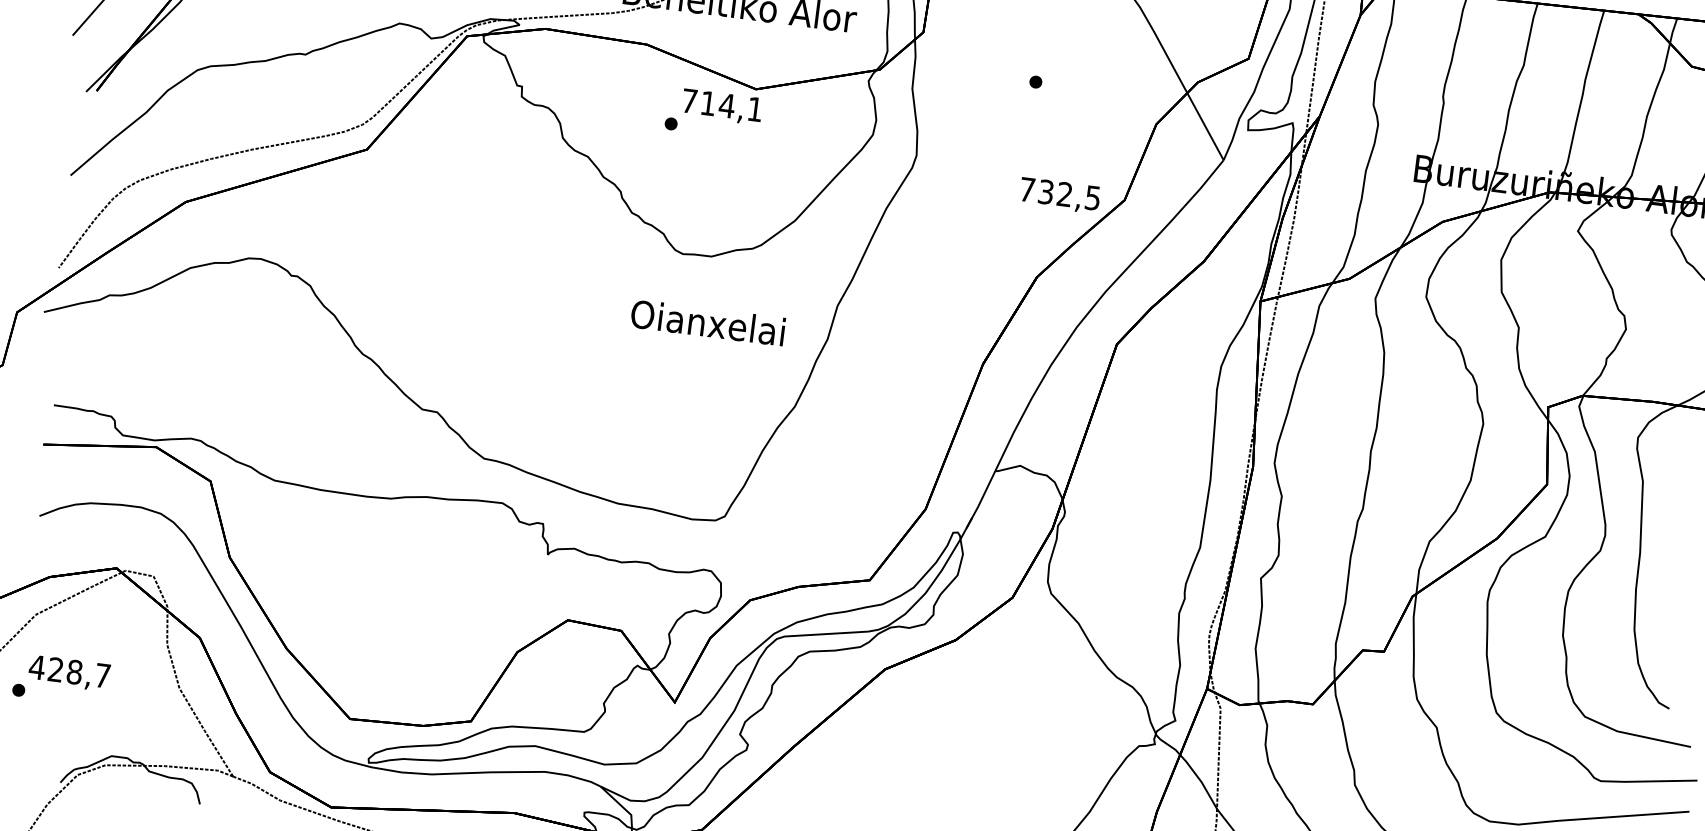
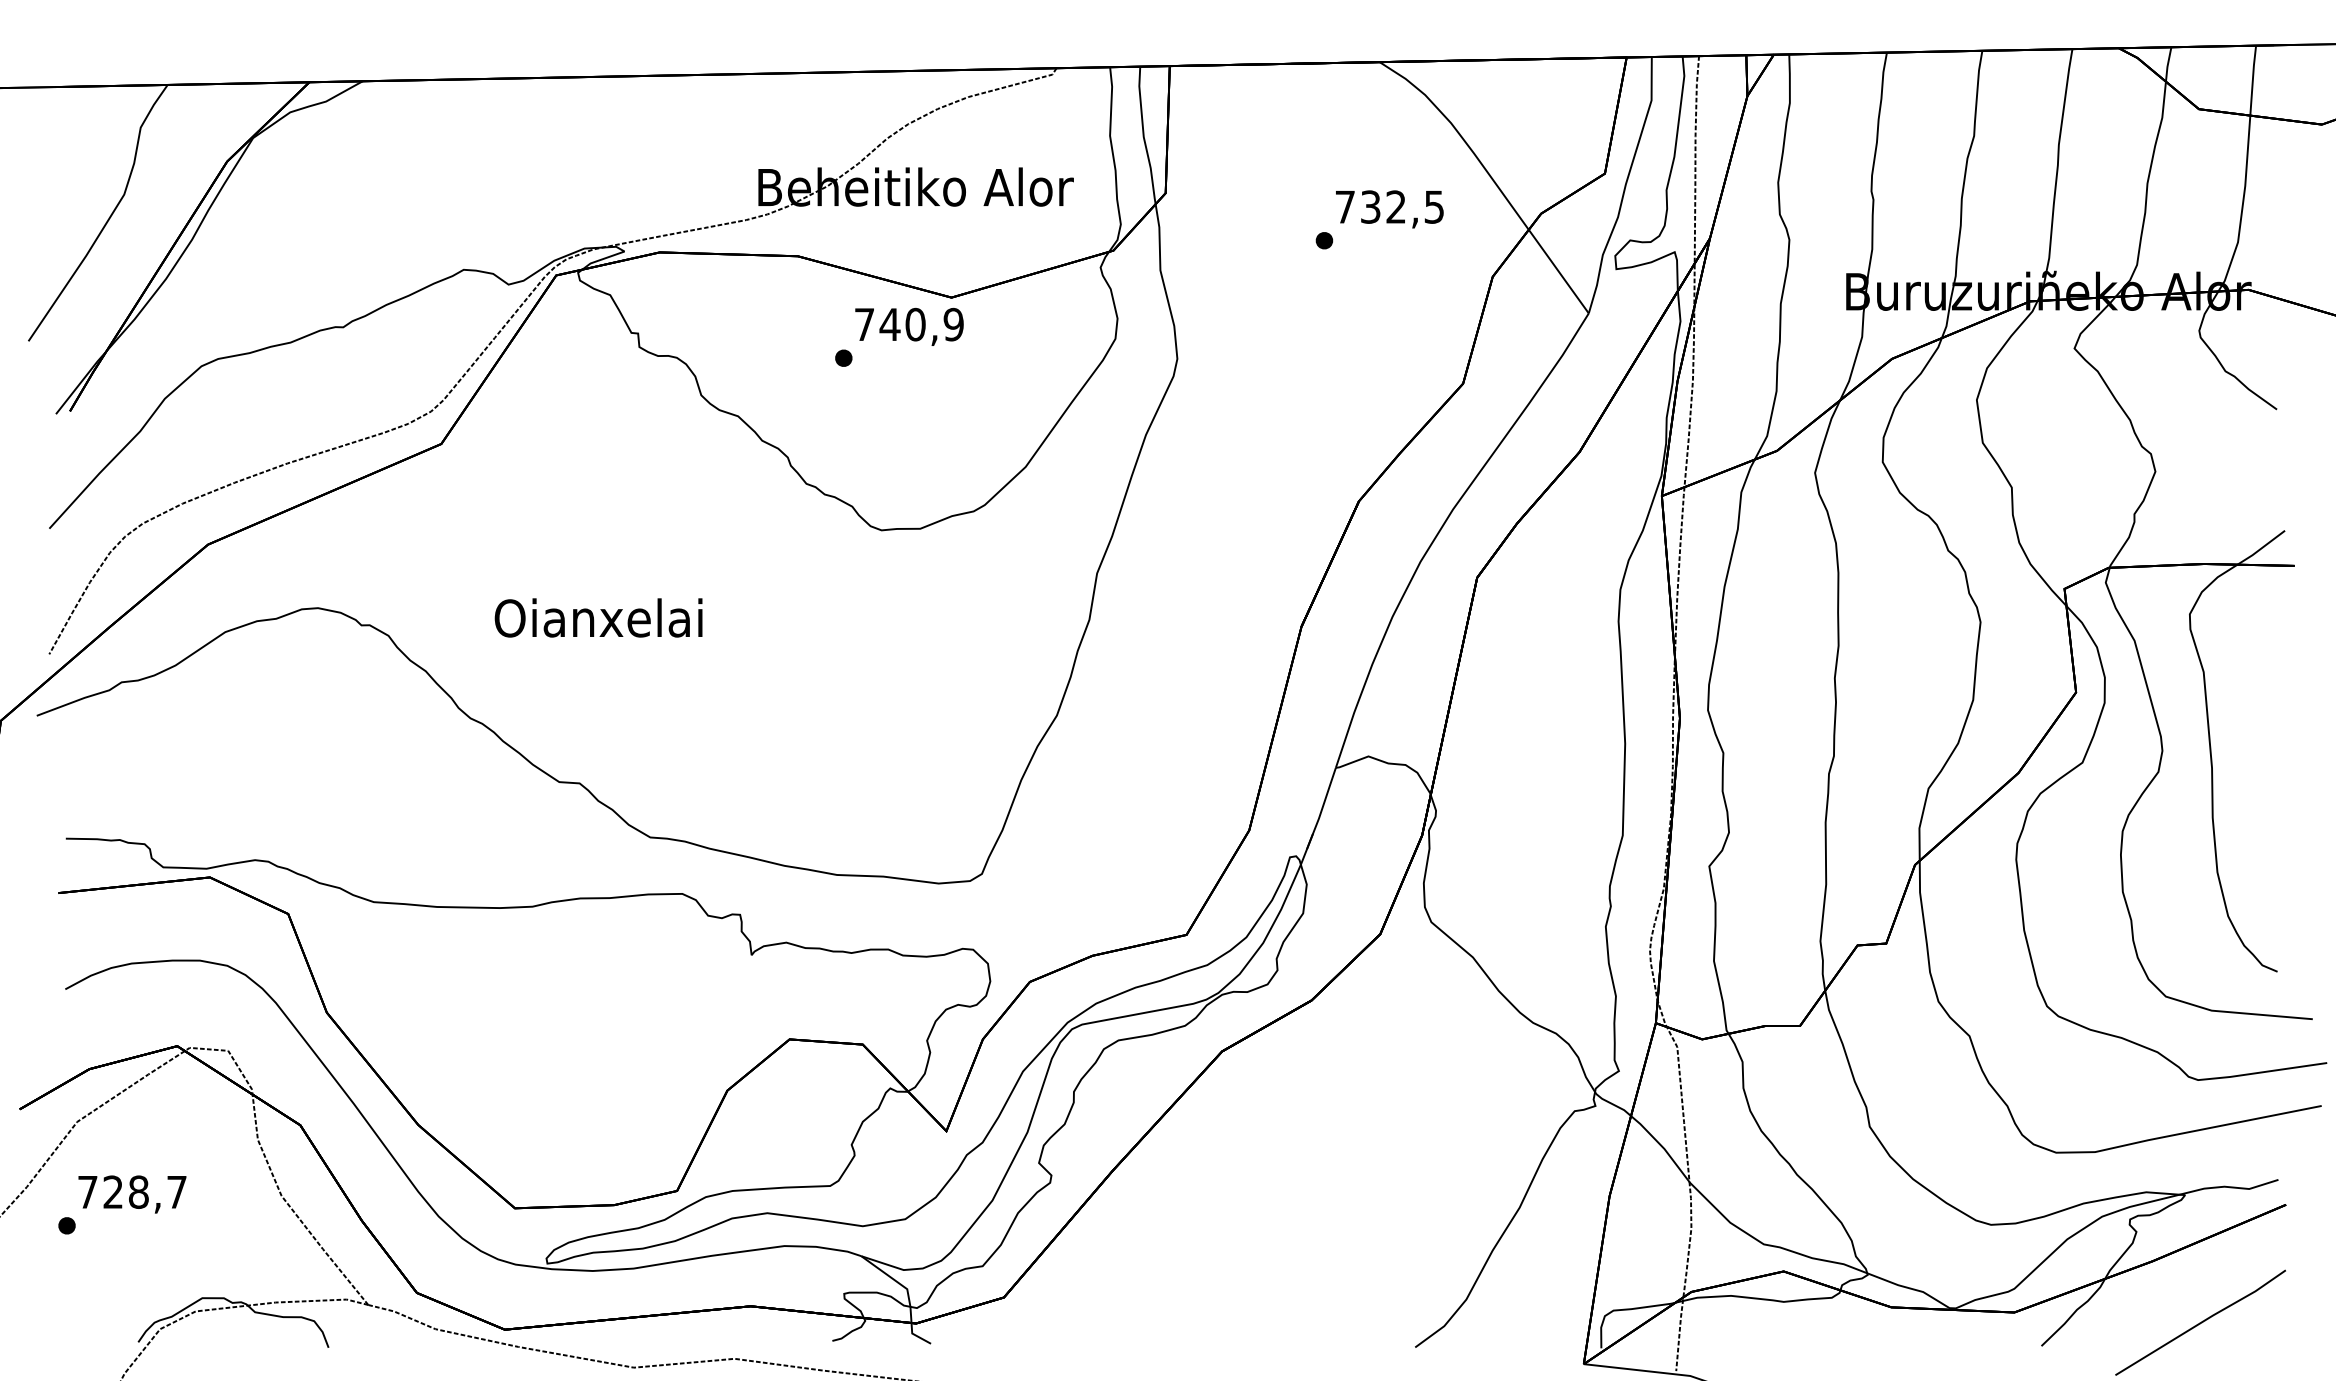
text: (731, 106) -> (921, 324), 714,1 -> 740,9
text: (1059, 195) -> (1389, 209), moved
text: (707, 322) -> (598, 617), moved
text: (36, 667) -> (87, 1192), 428,7 -> 728,7

